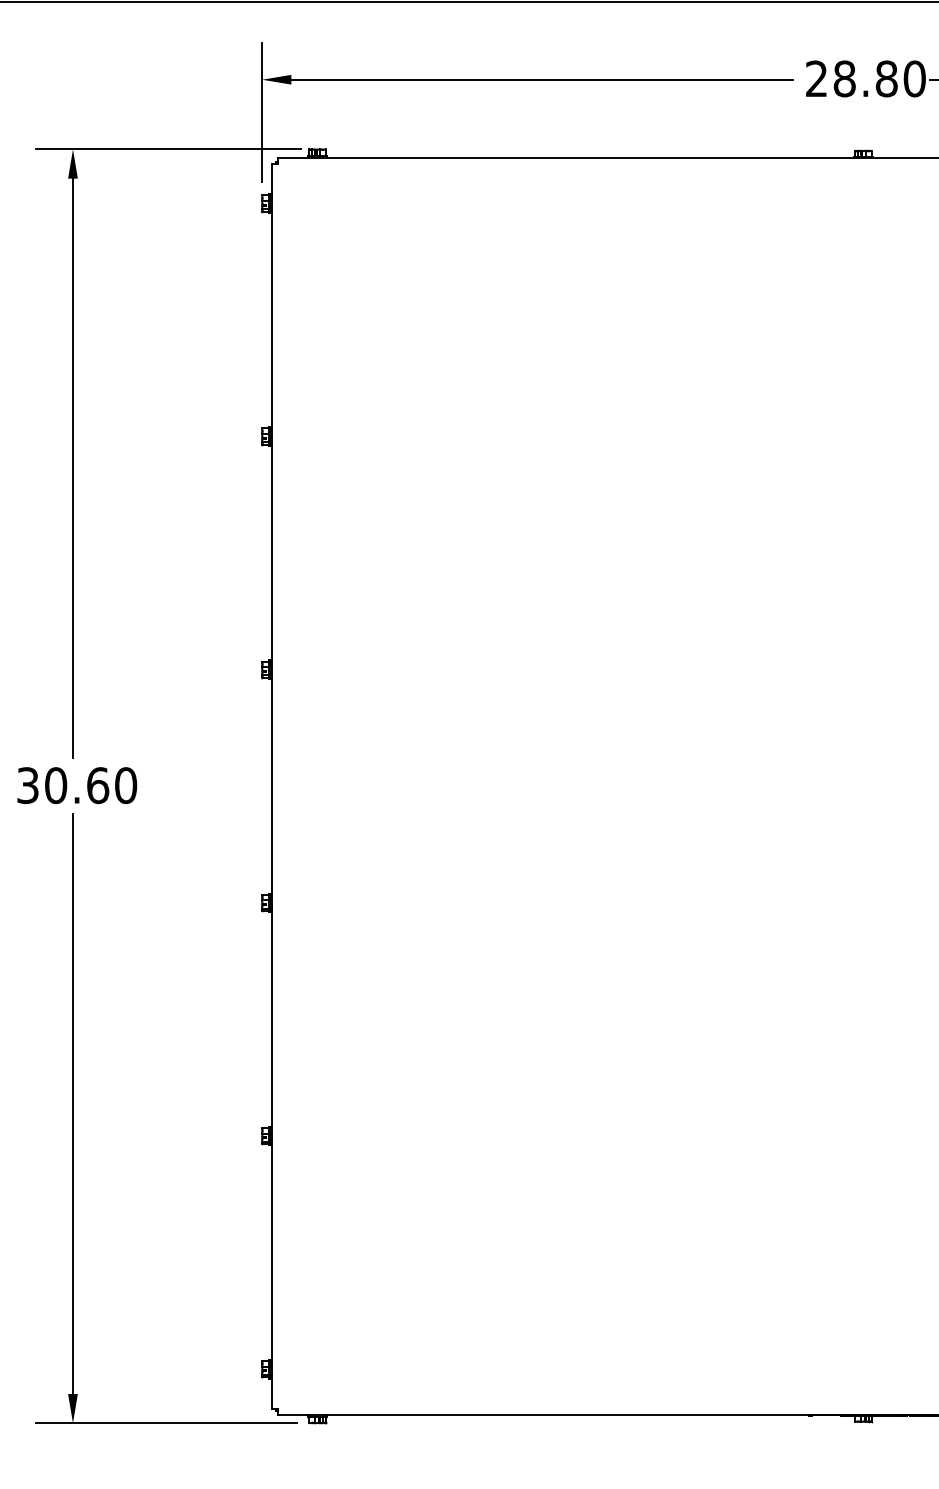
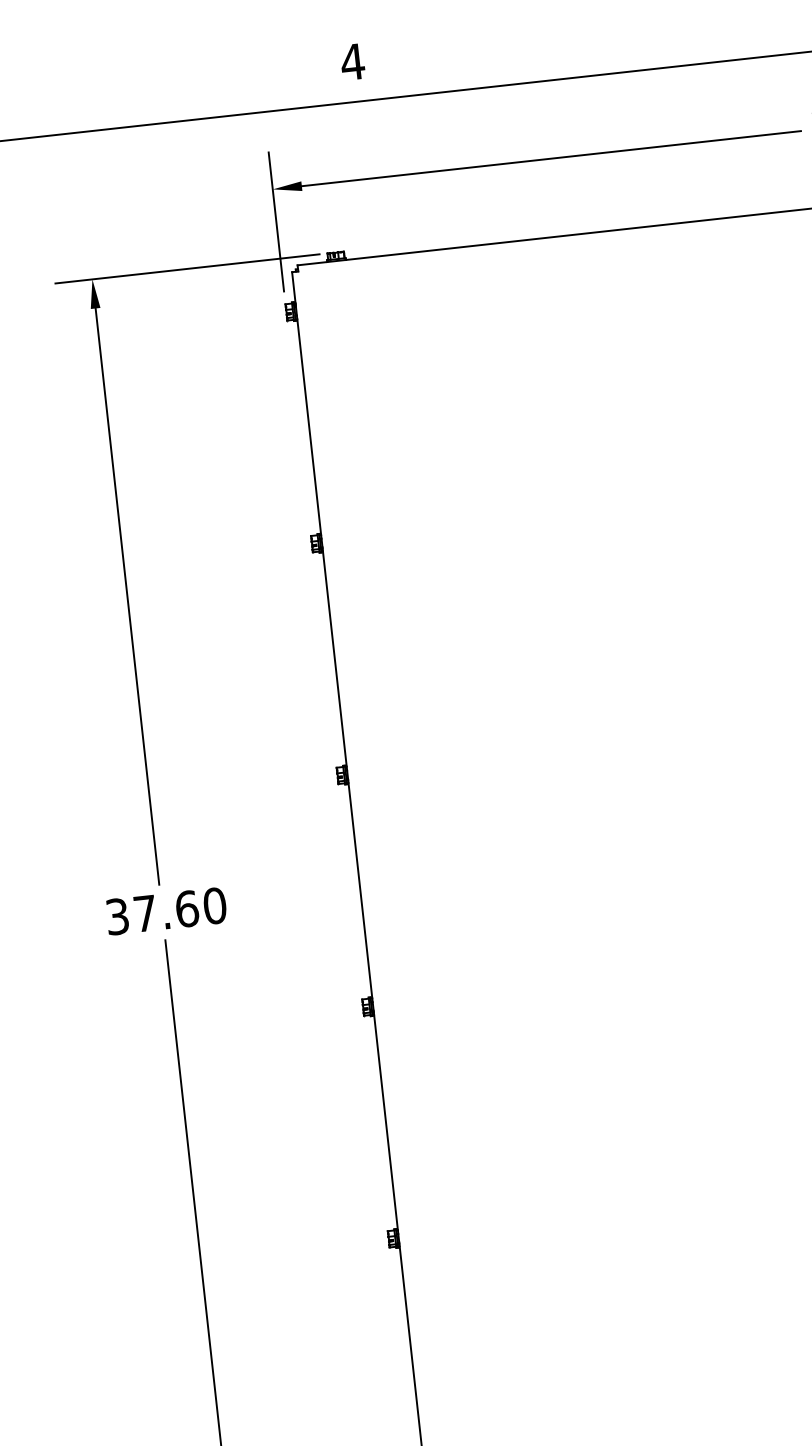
text: (56, 785) -> (145, 913), 30.60 -> 37.60

